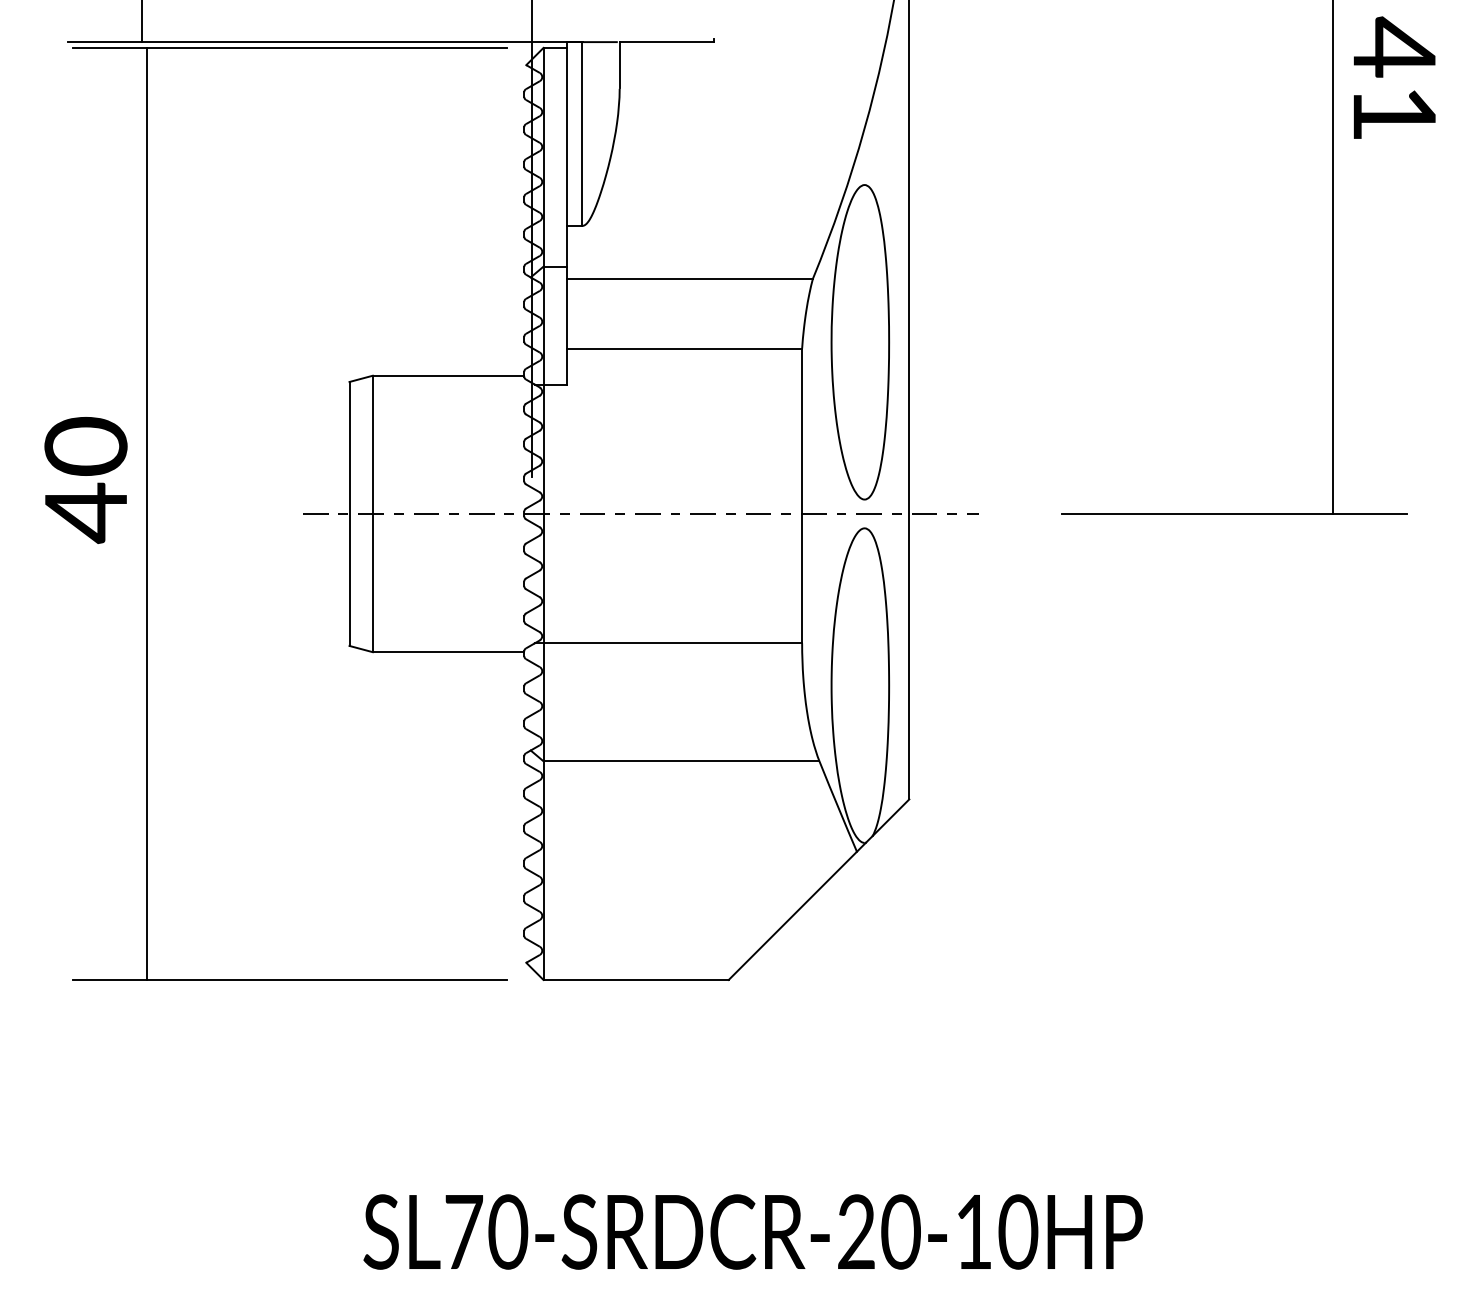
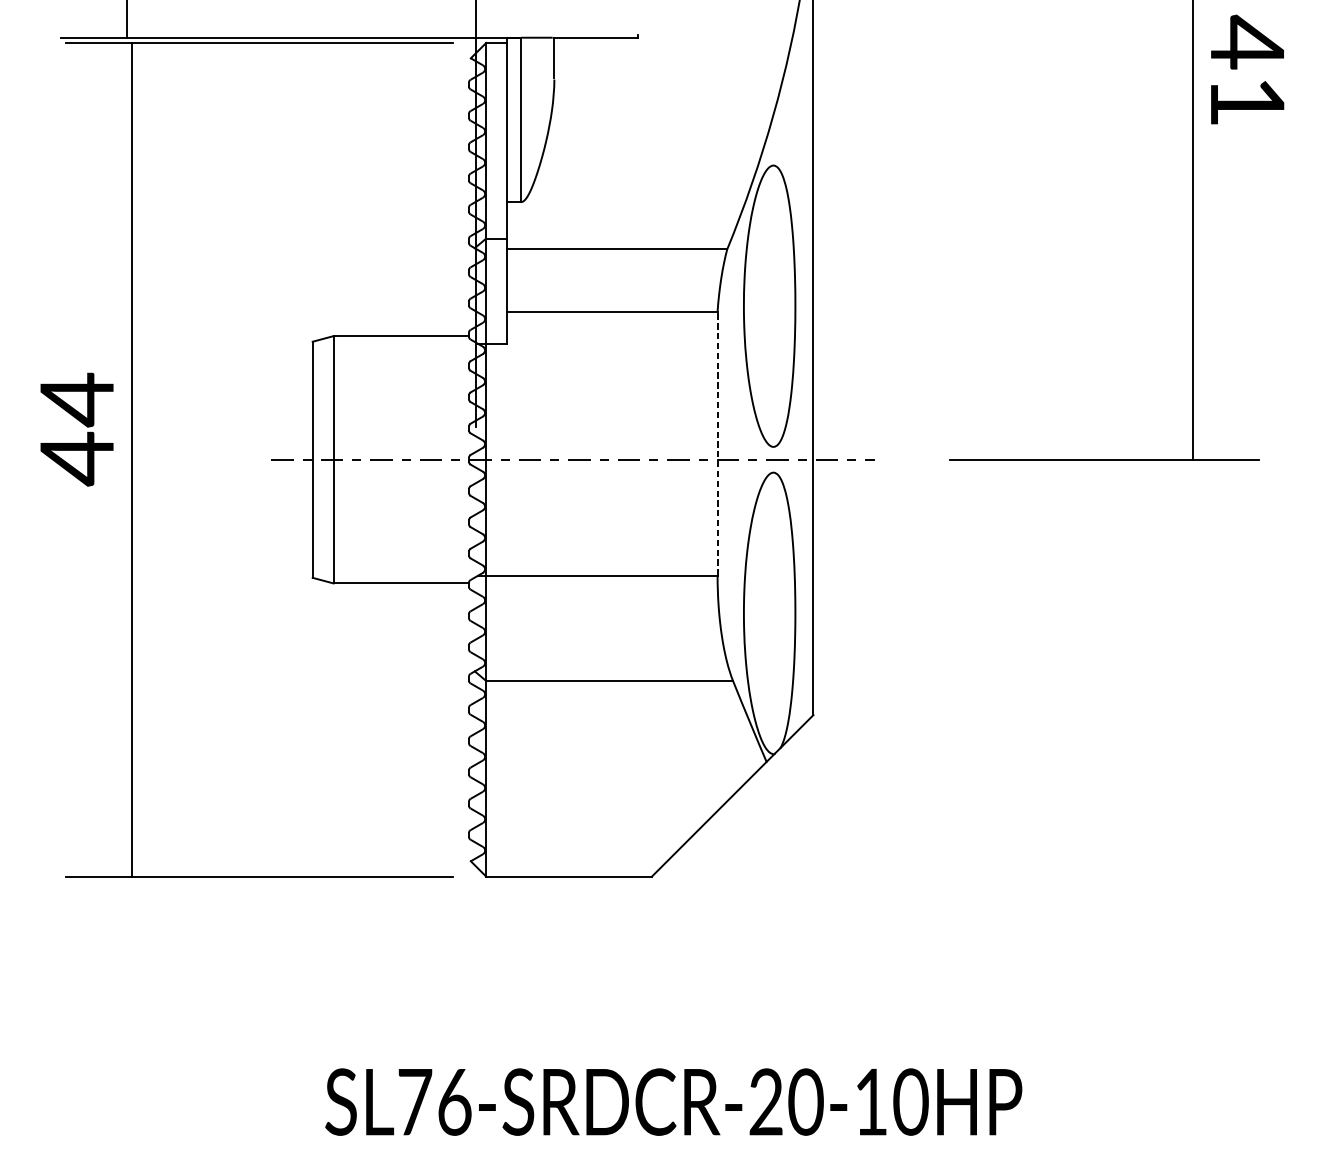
text: (85, 446) -> (76, 399), 40 -> 44
line: (802, 495) -> (717, 443), solid -> dashed
text: (508, 1231) -> (454, 1101), SL70-SRDCR-20-10HP -> SL76-SRDCR-20-10HP

